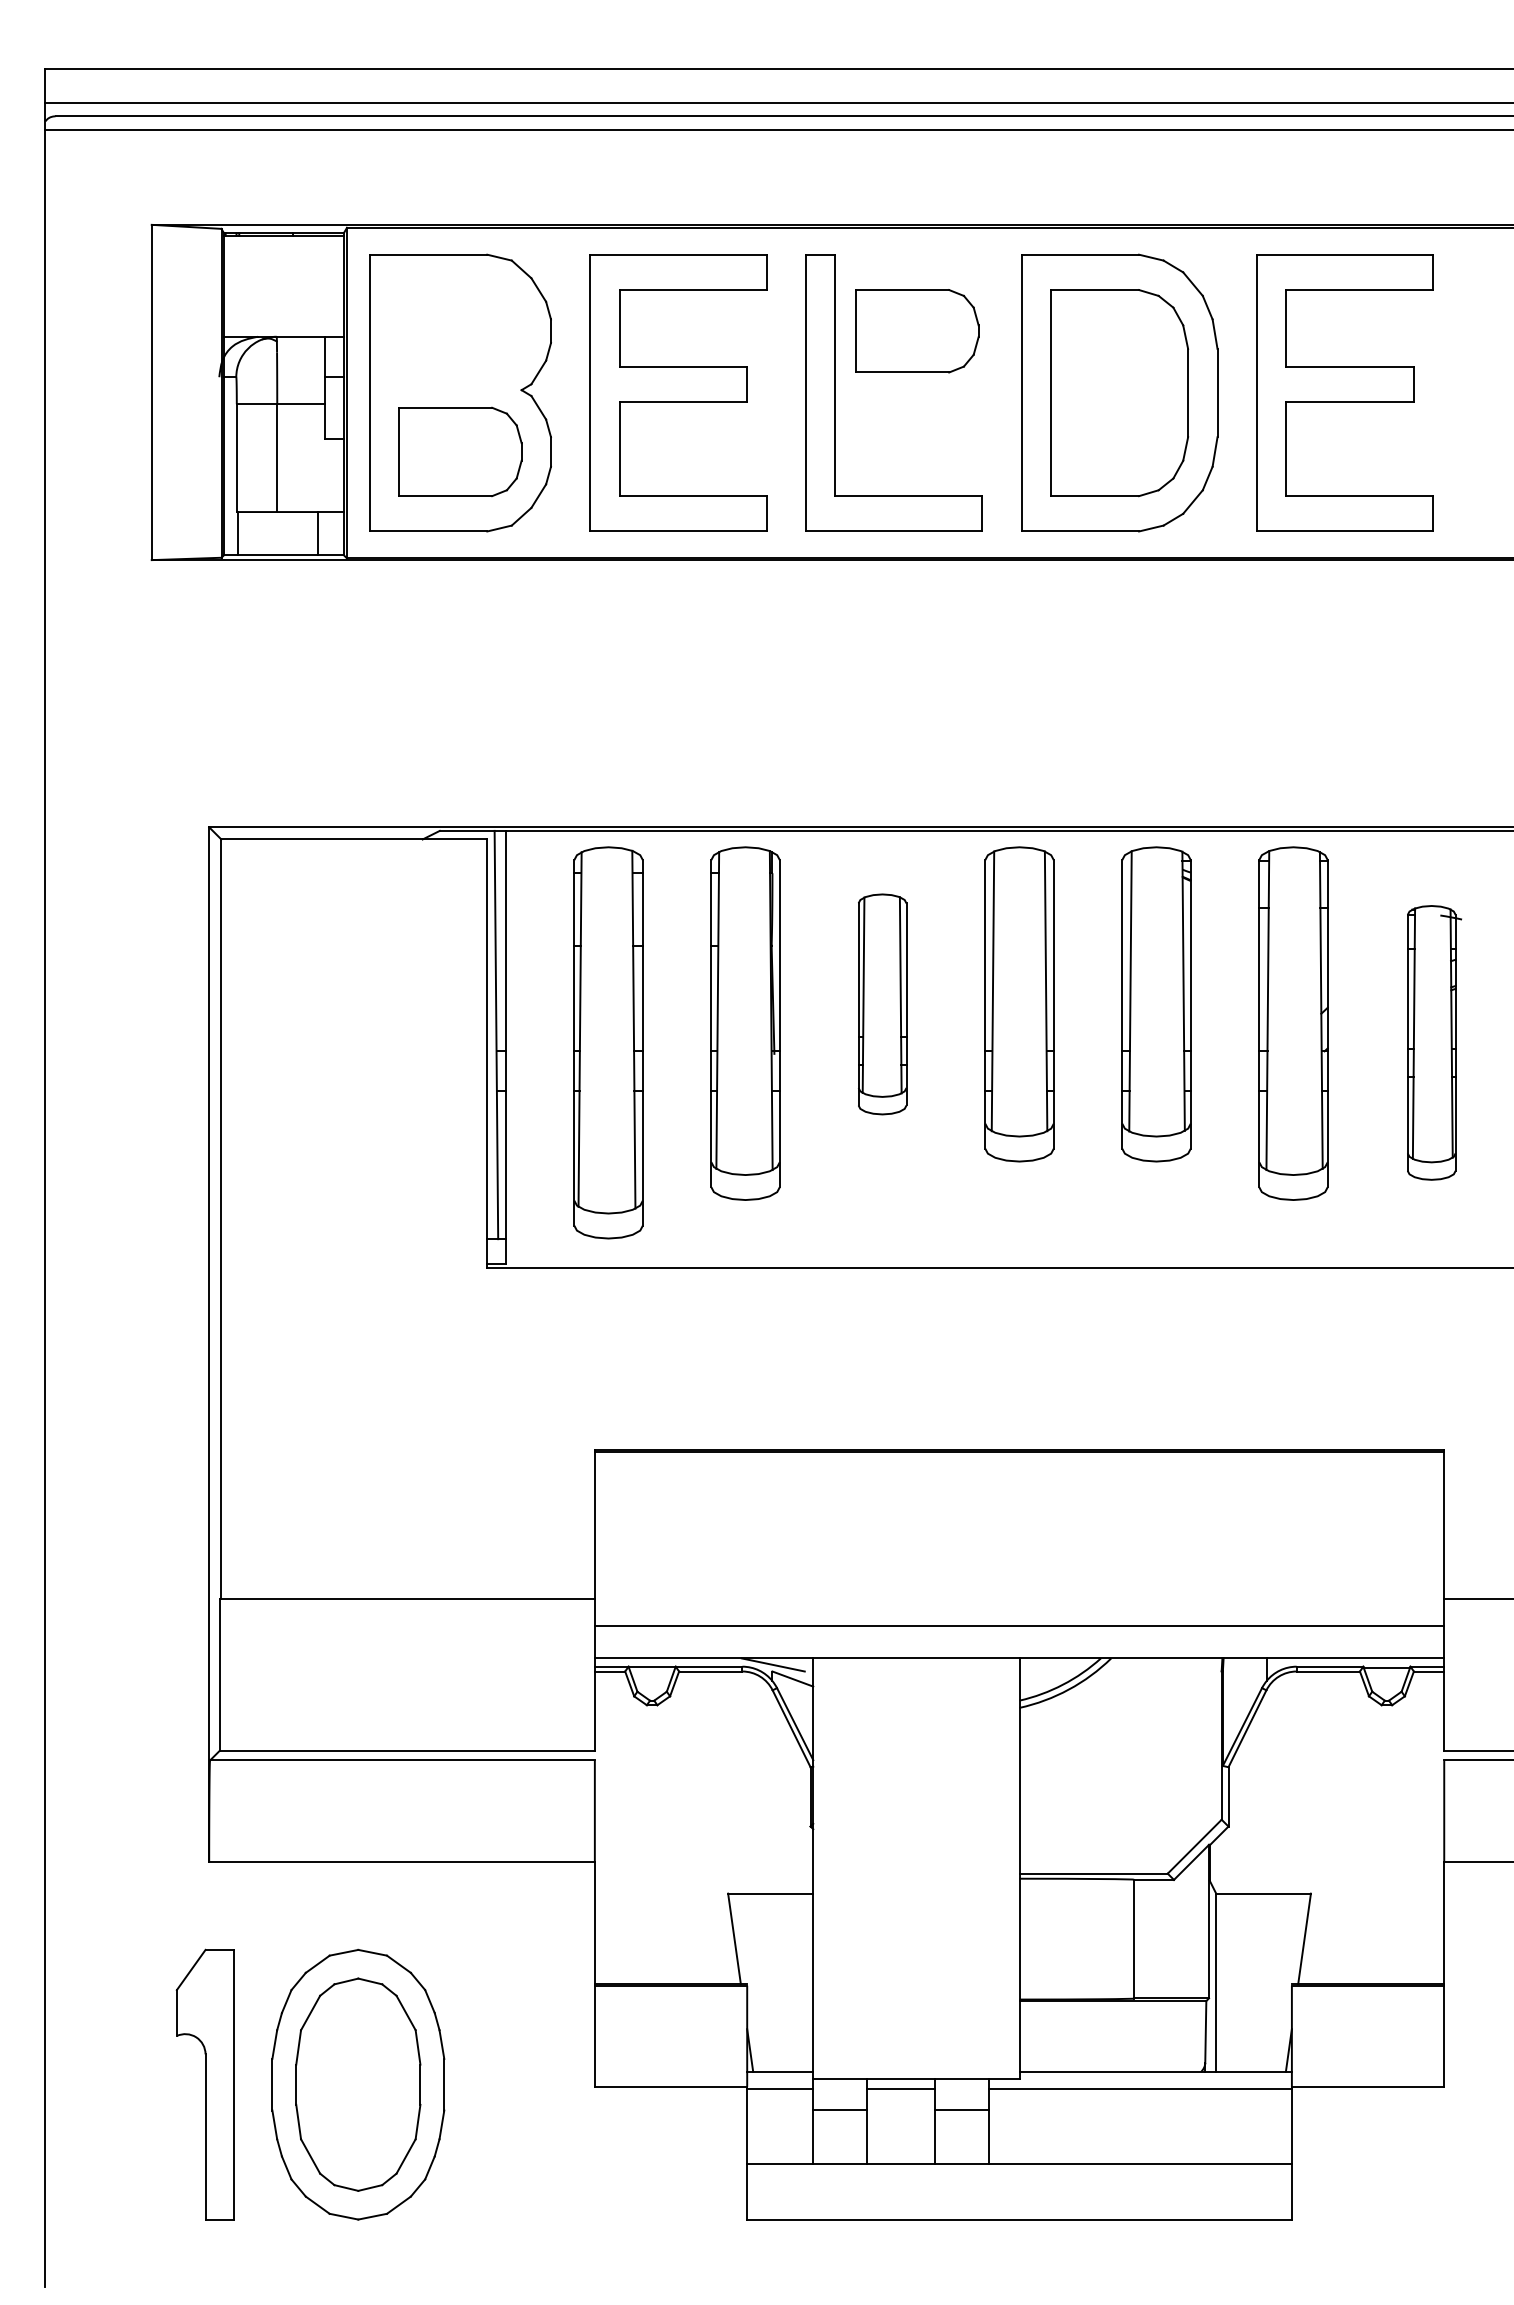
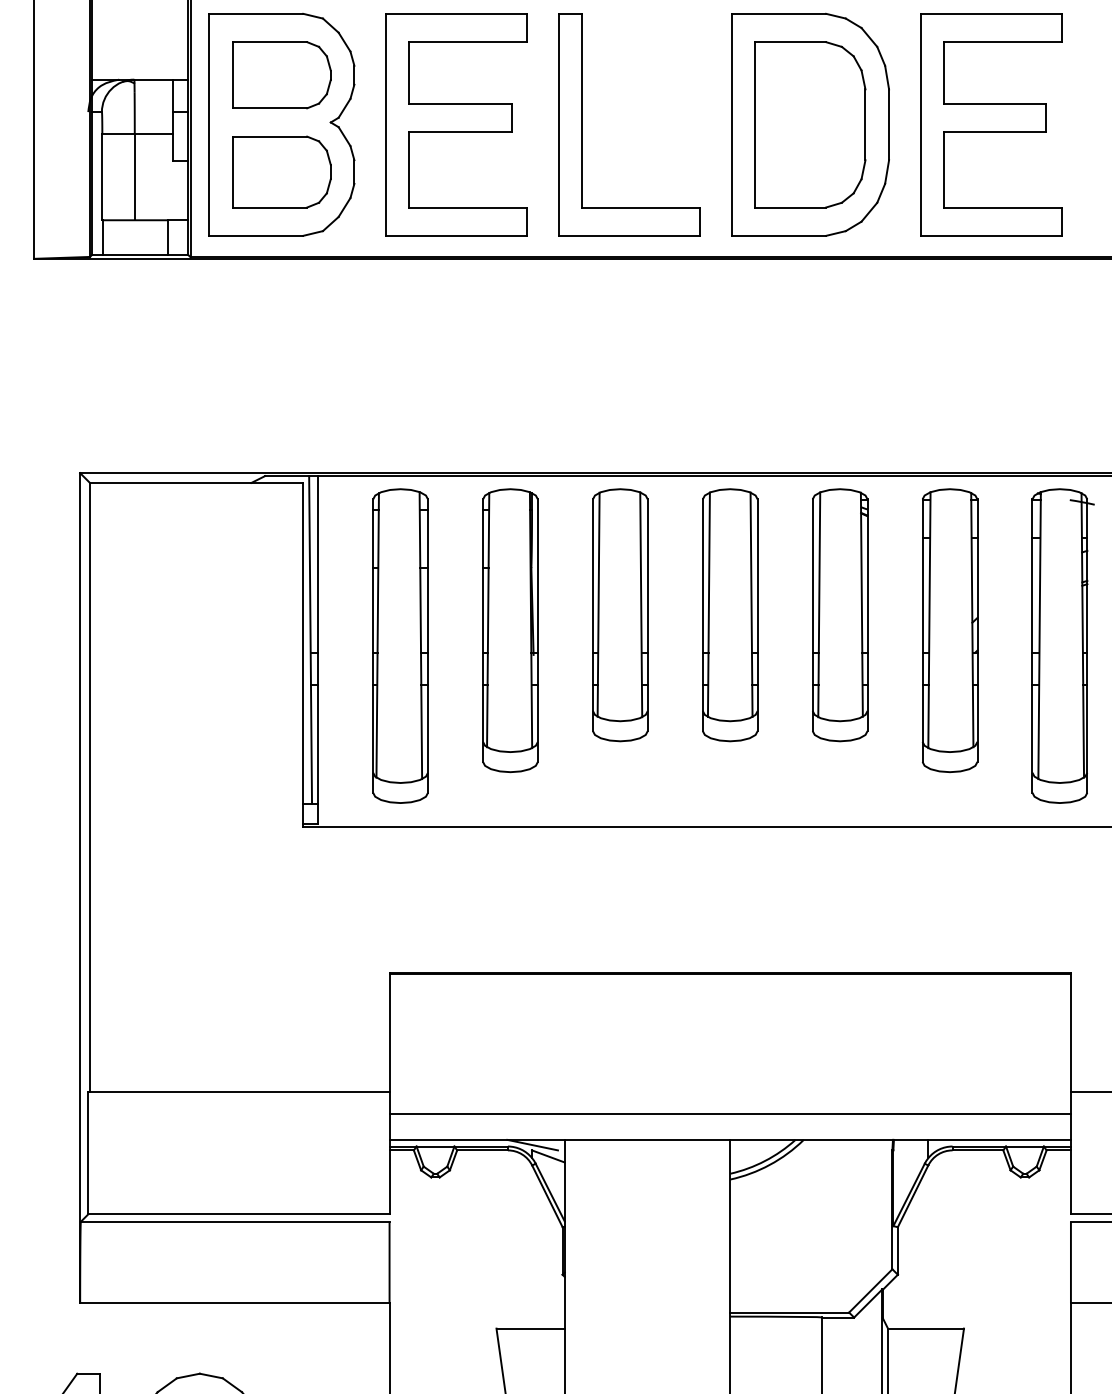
part: (917, 331) -> (281, 75), moved
part: (882, 1004) -> (620, 615), size x1.43
part: (1434, 1042) -> (1063, 645), size x1.43

